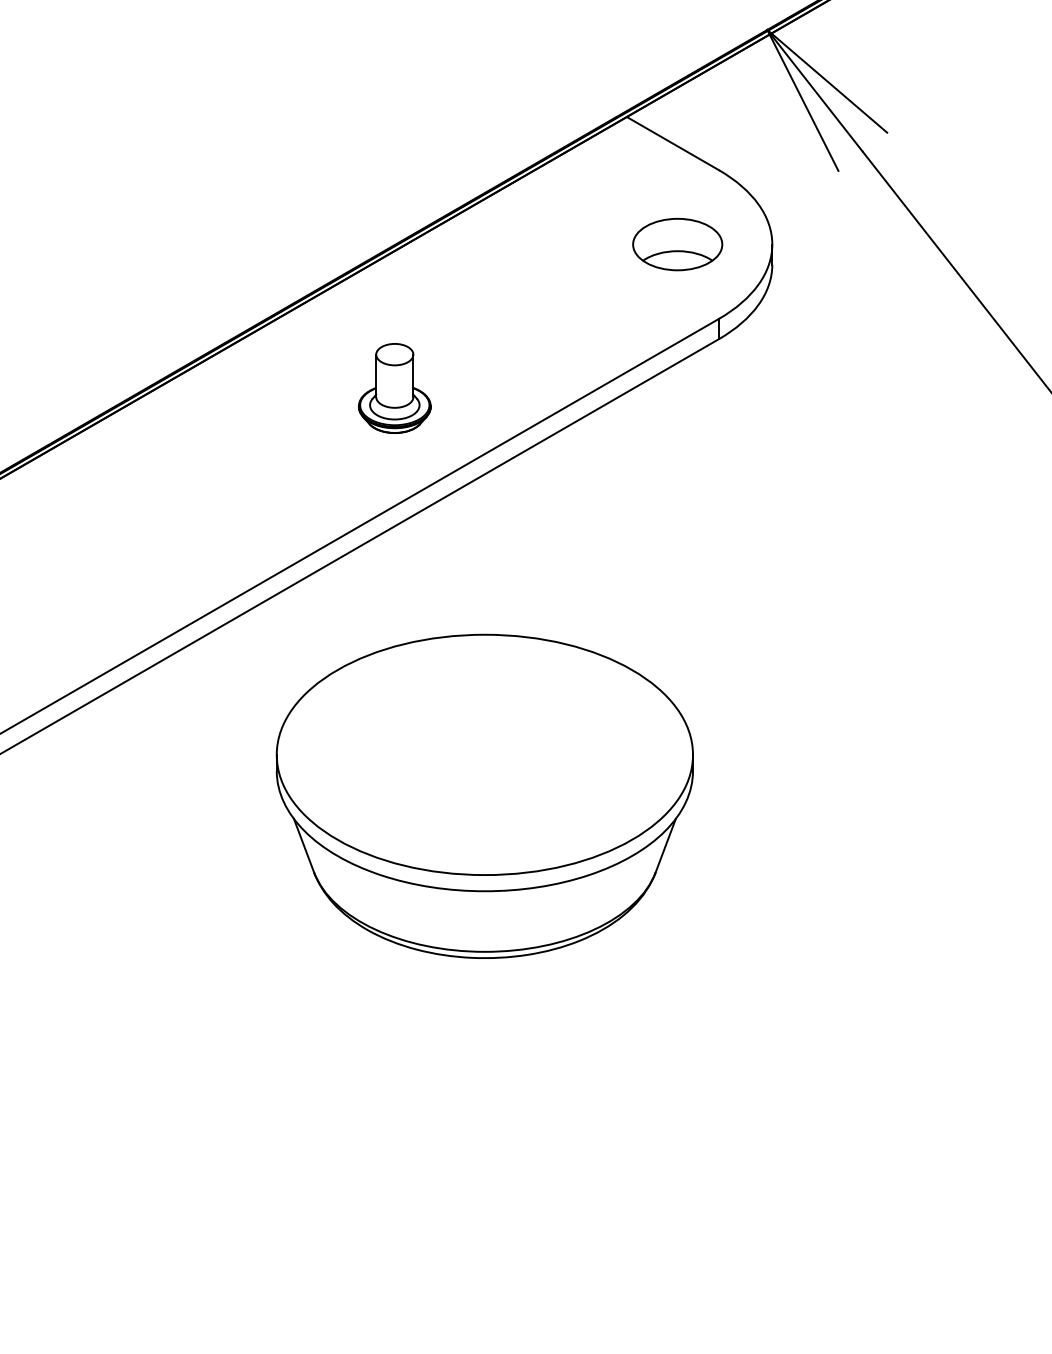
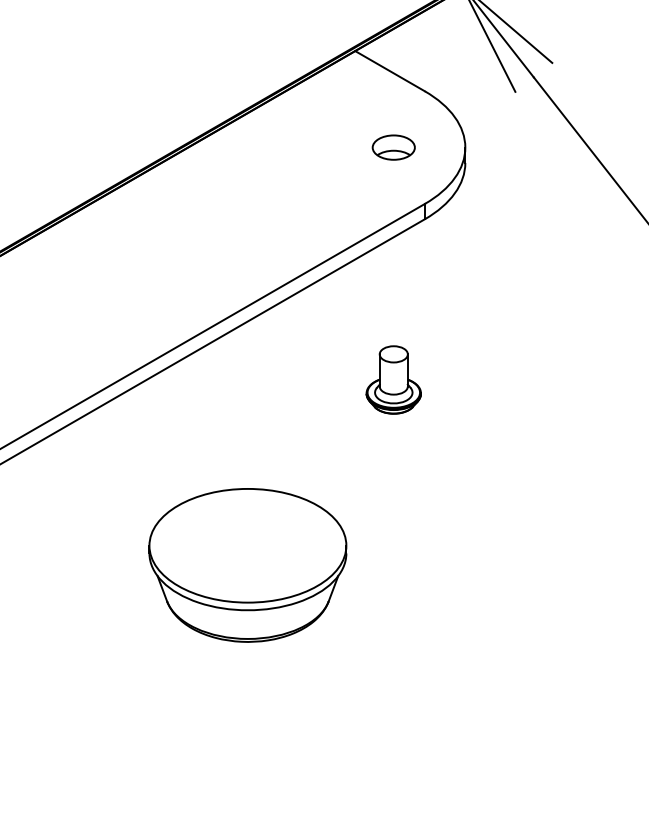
part: (677, 244) -> (393, 147), size x0.62
part: (394, 388) -> (393, 379), moved
part: (485, 796) -> (248, 565), size x0.62

